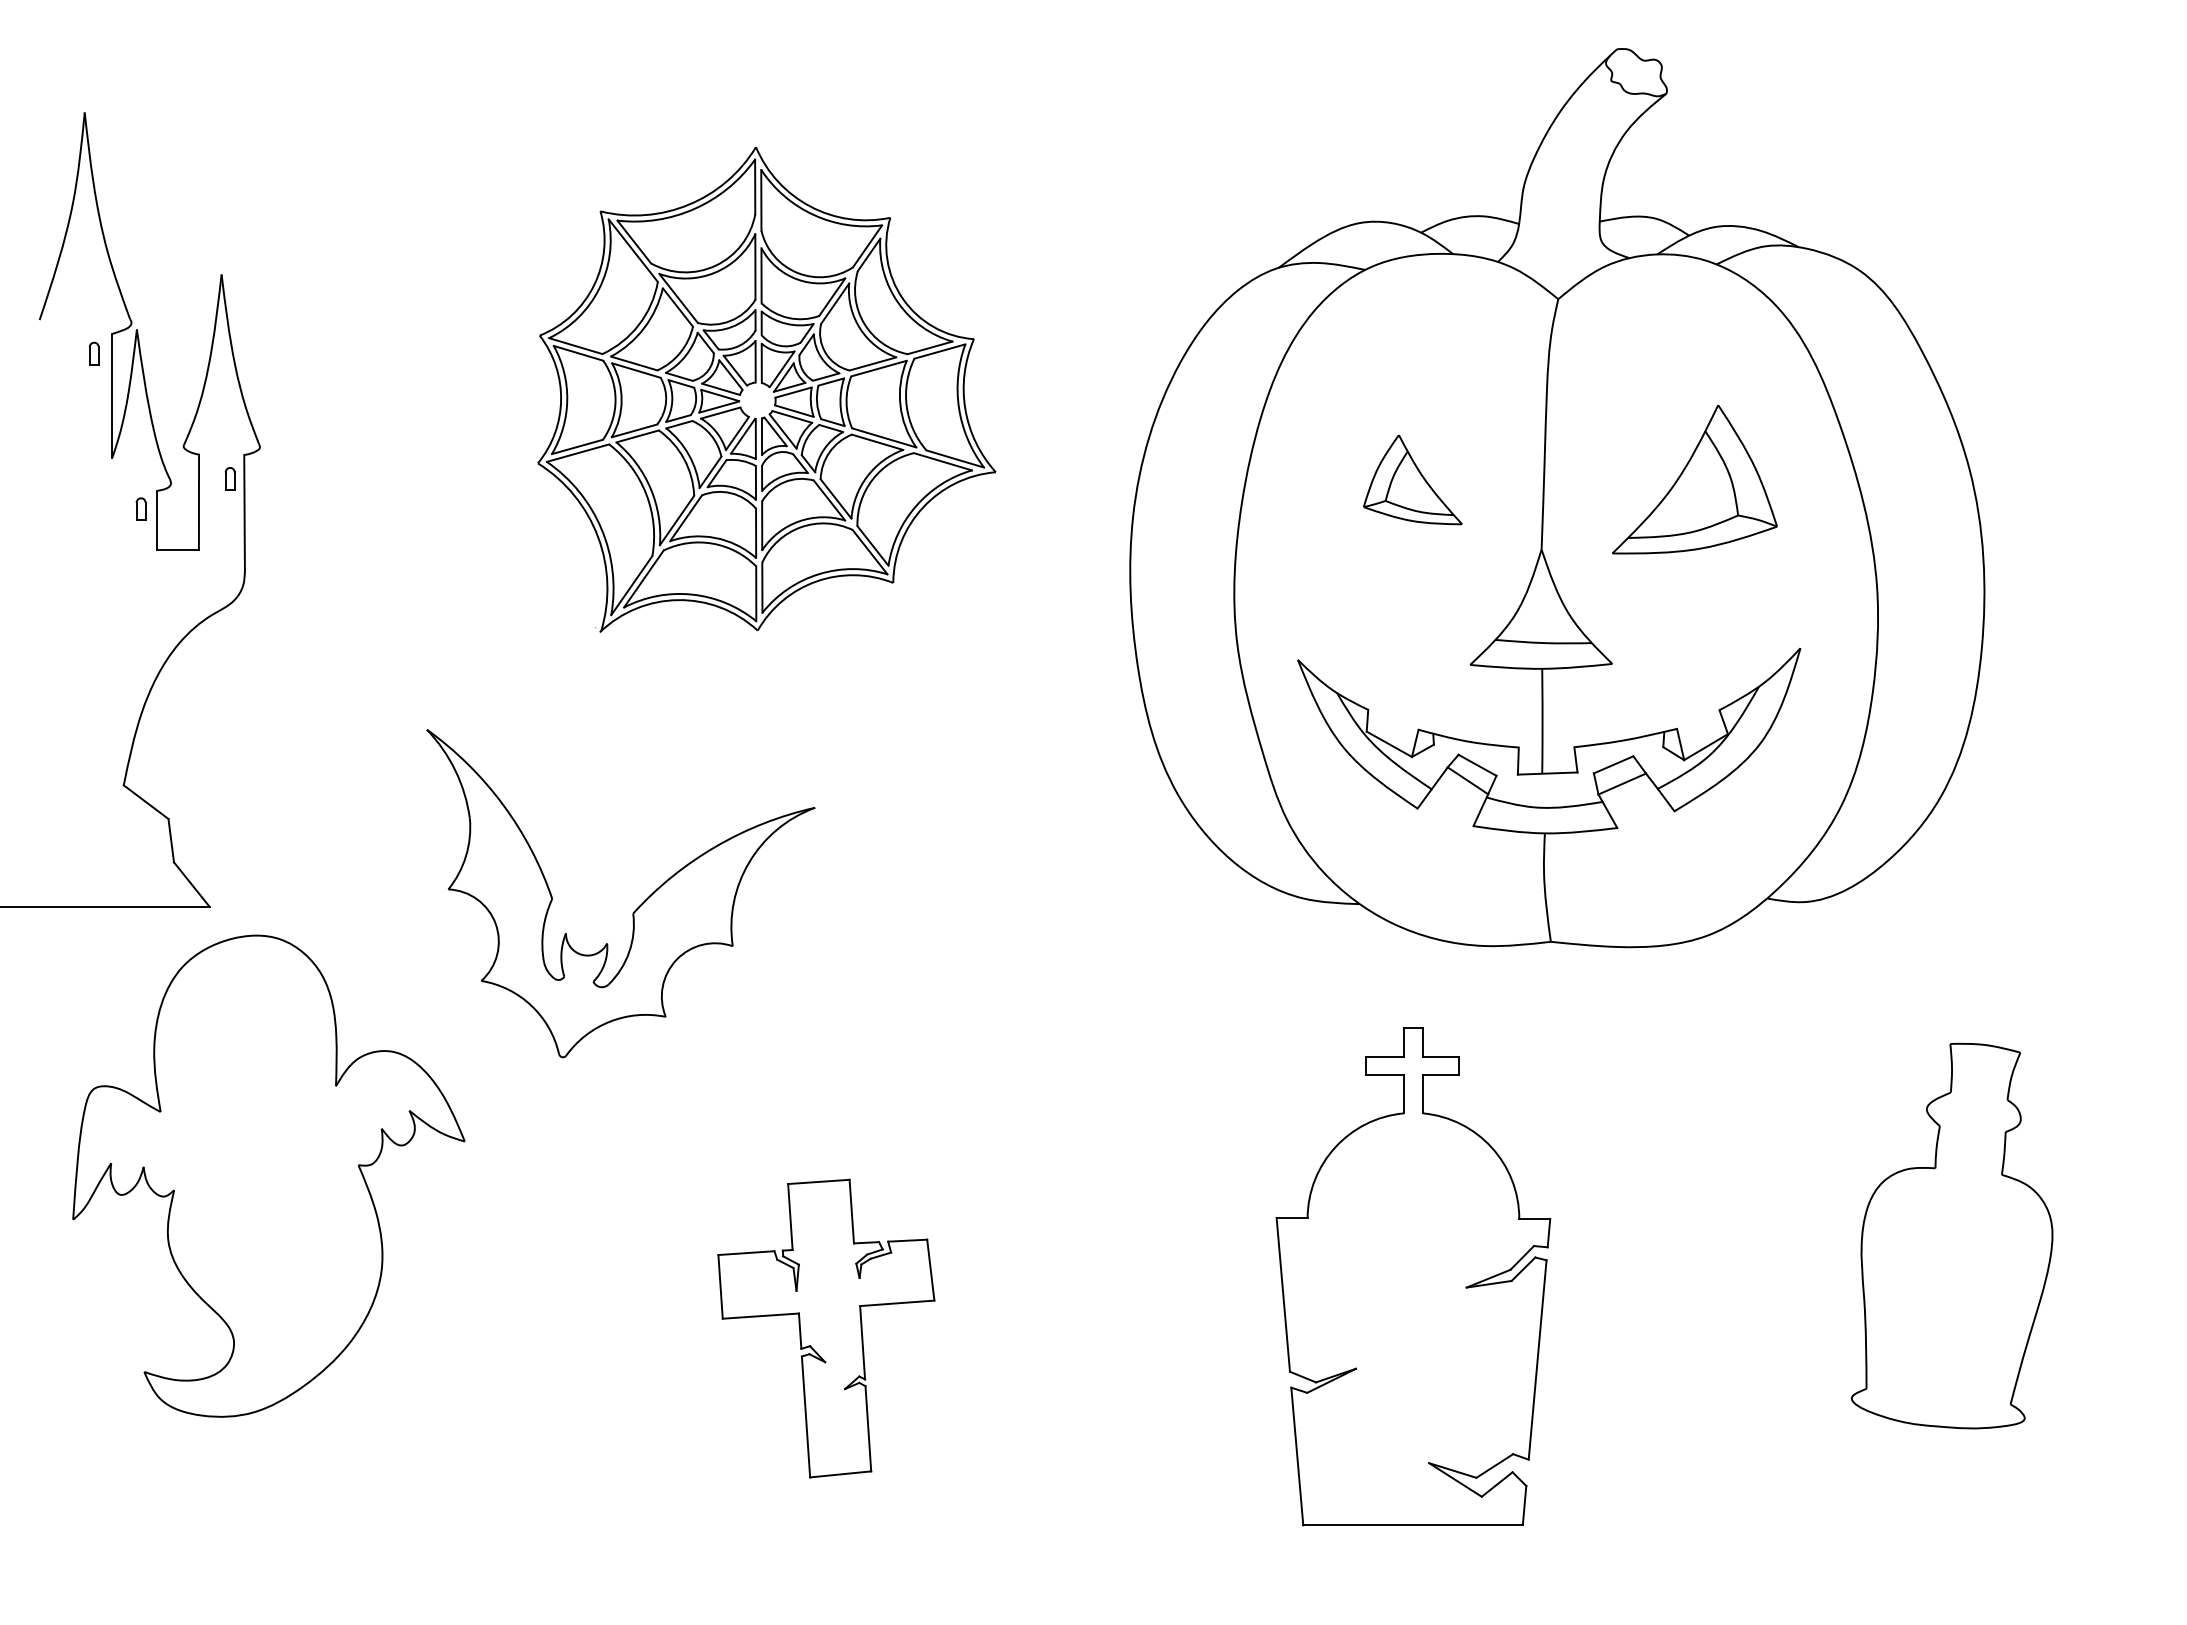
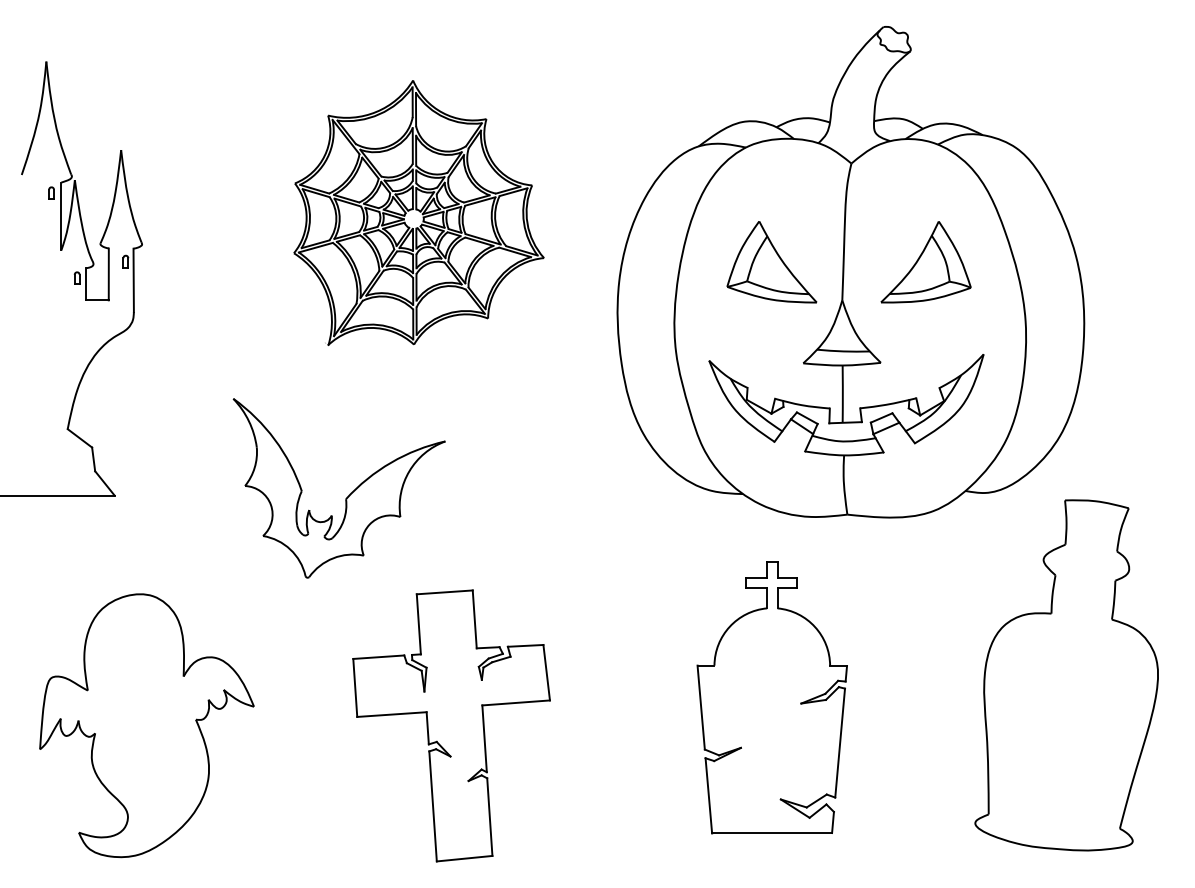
part: (1411, 480) -> (771, 262), size x1.67
part: (267, 1175) -> (146, 725), moved
part: (1951, 1236) -> (1066, 675), size x1.67
part: (826, 1327) -> (451, 725), size x1.67

